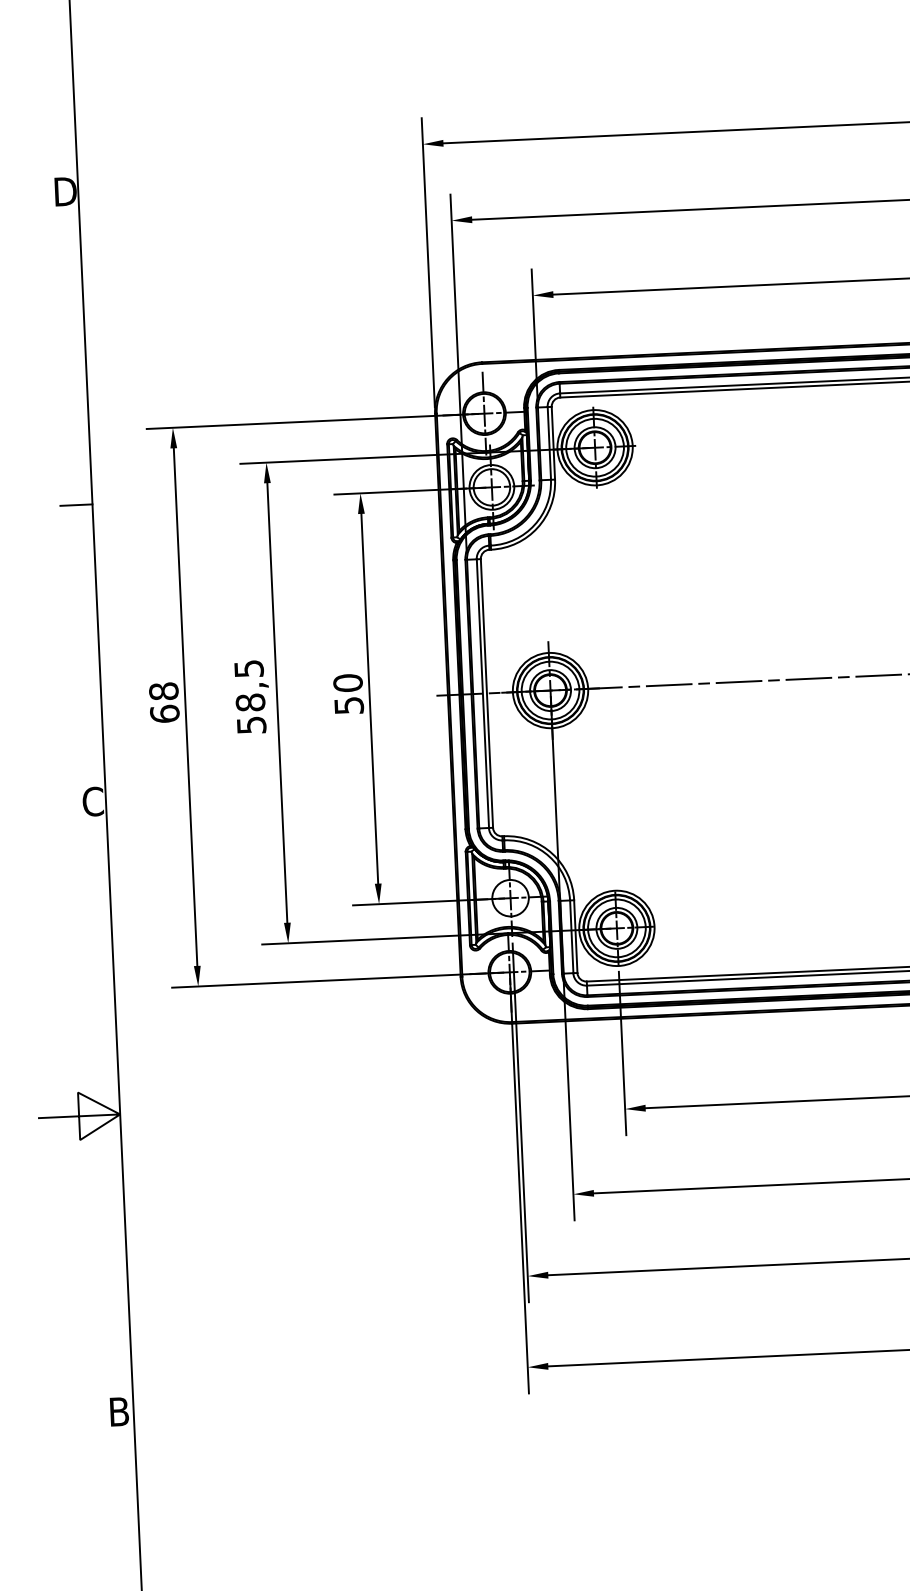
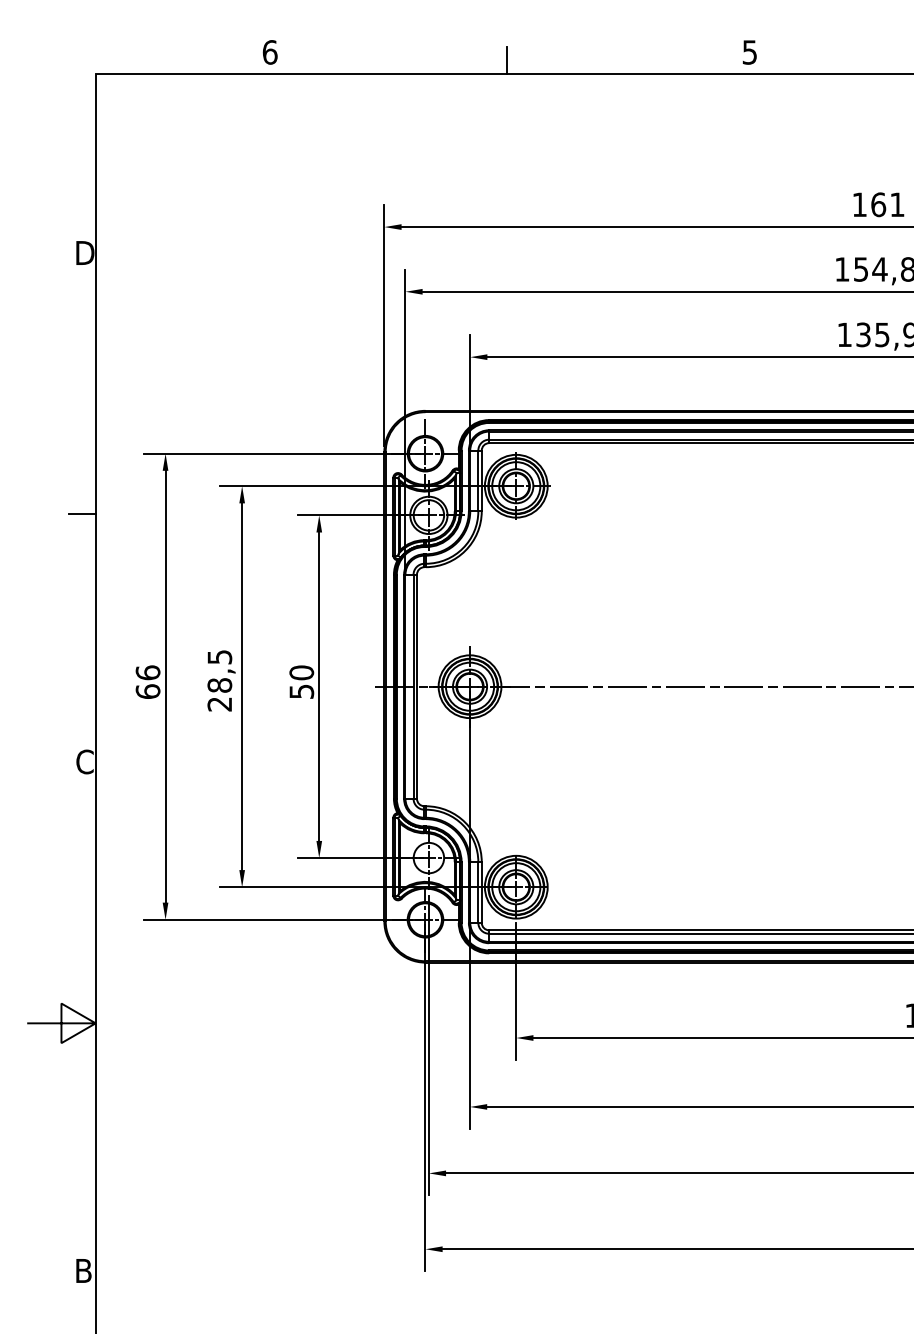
text: (163, 691) -> (147, 672), 68 -> 66
text: (251, 725) -> (219, 704), 58,5 -> 28,5

